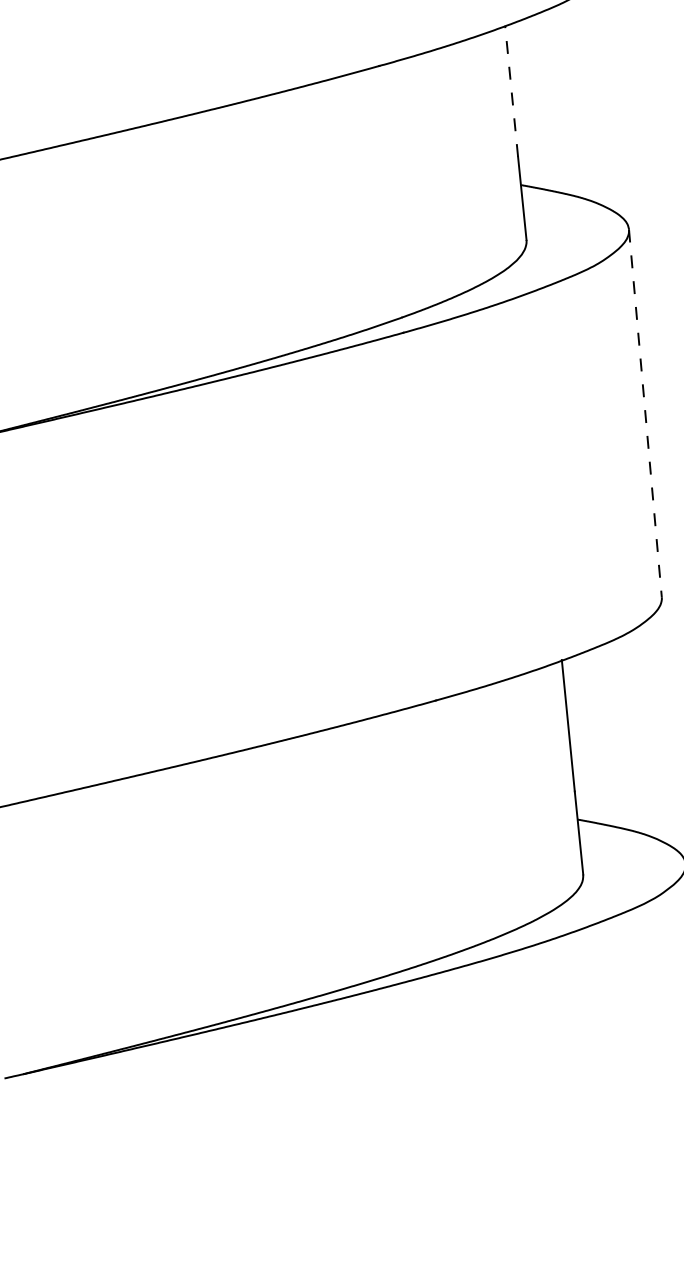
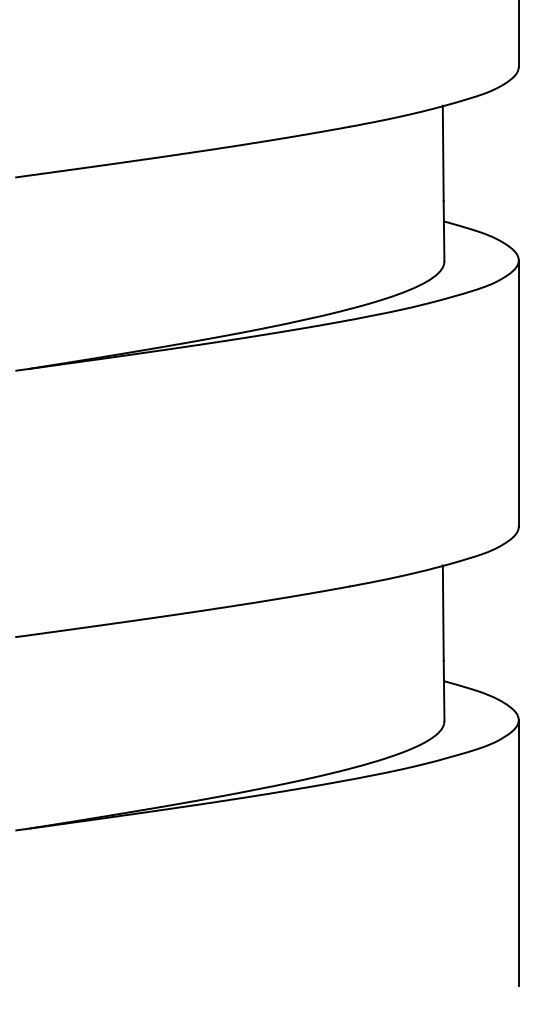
line: (511, 91) -> (443, 153), dashed -> solid
line: (645, 414) -> (518, 394), dashed -> solid

